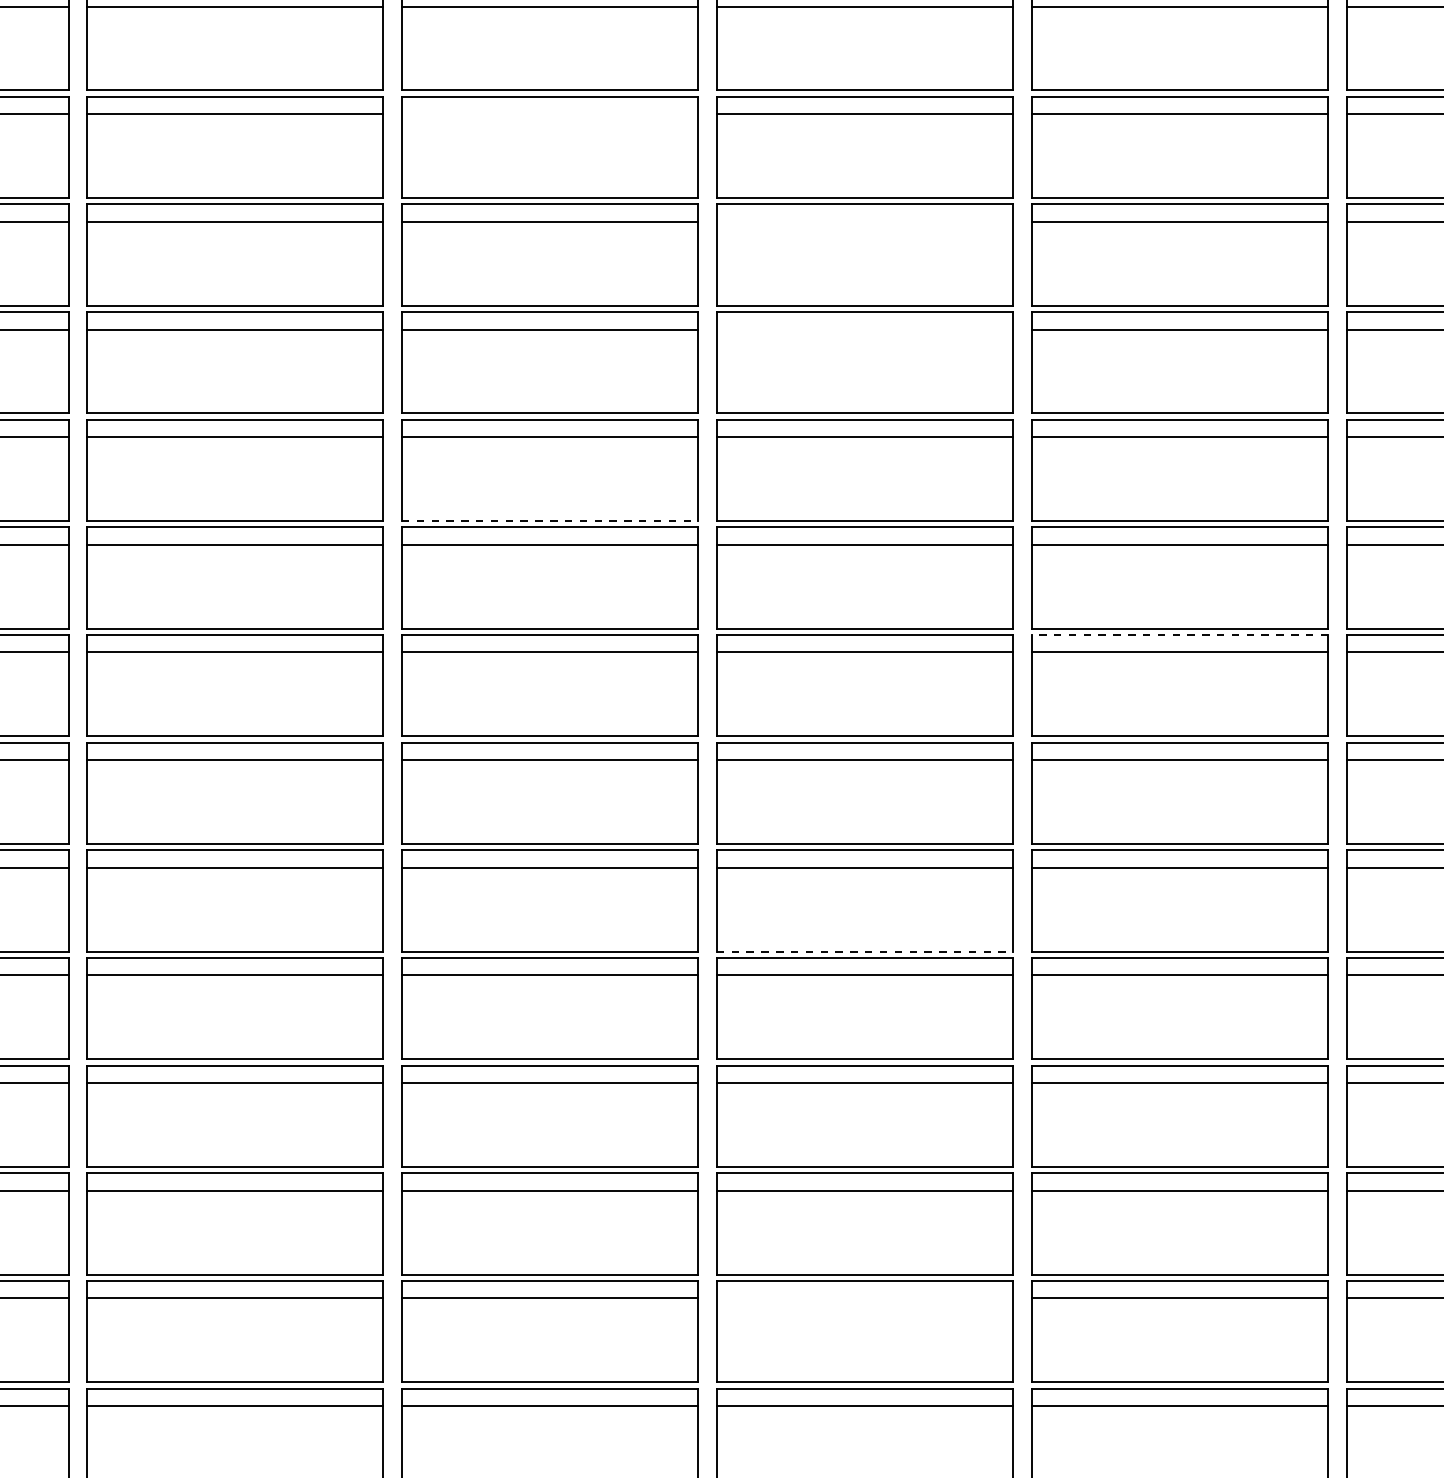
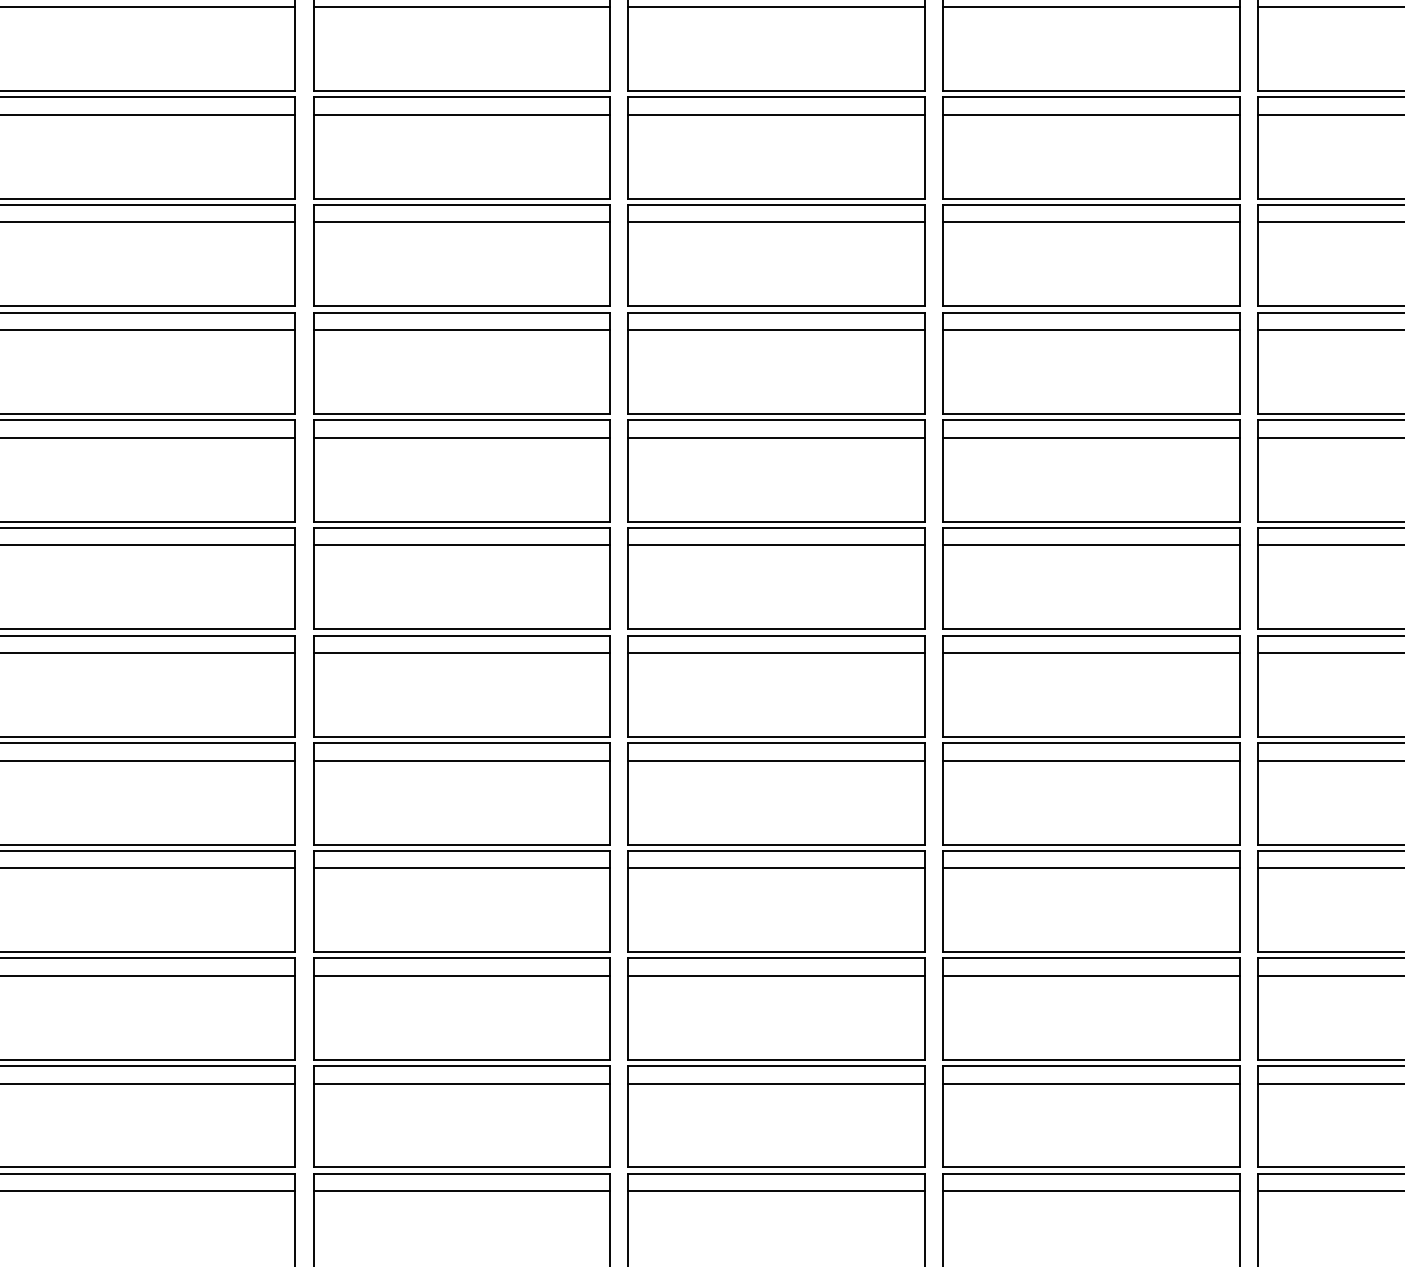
line: (549, 114) -> (461, 7), added
line: (864, 221) -> (776, 114), added
line: (864, 329) -> (776, 222), added
line: (550, 521) -> (462, 414), dashed -> solid
line: (1179, 635) -> (1091, 528), dashed -> solid
line: (865, 951) -> (777, 844), dashed -> solid
line: (864, 1298) -> (776, 1191), added

